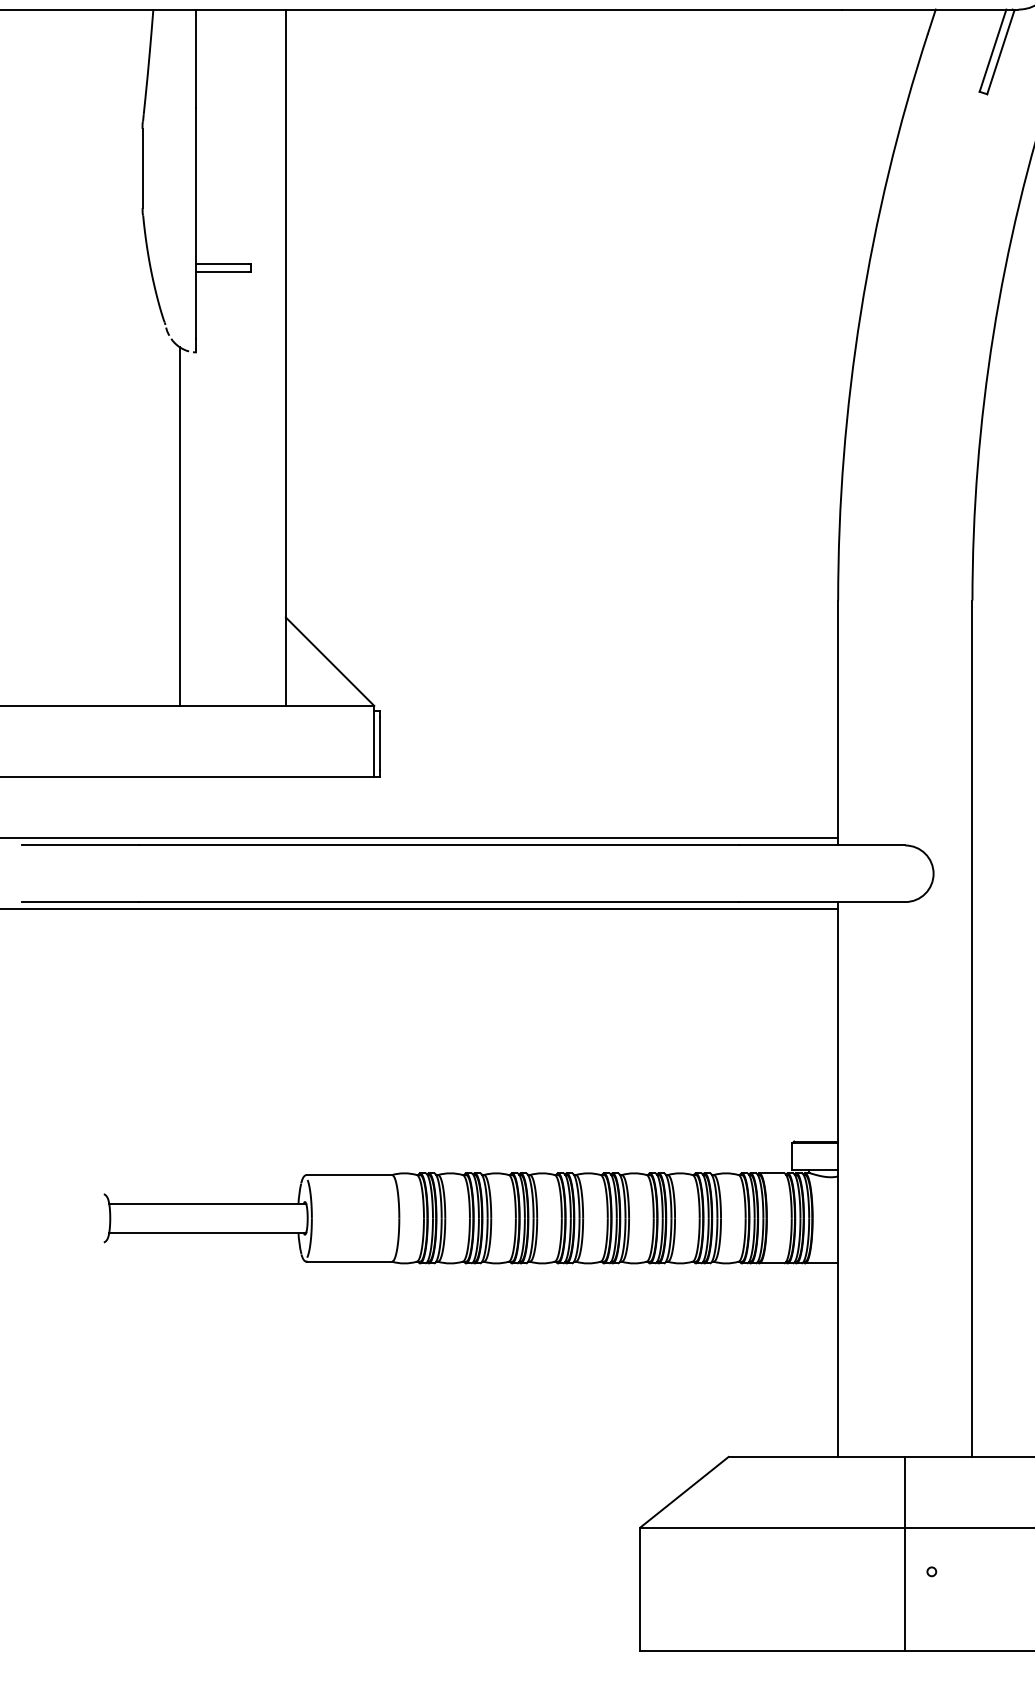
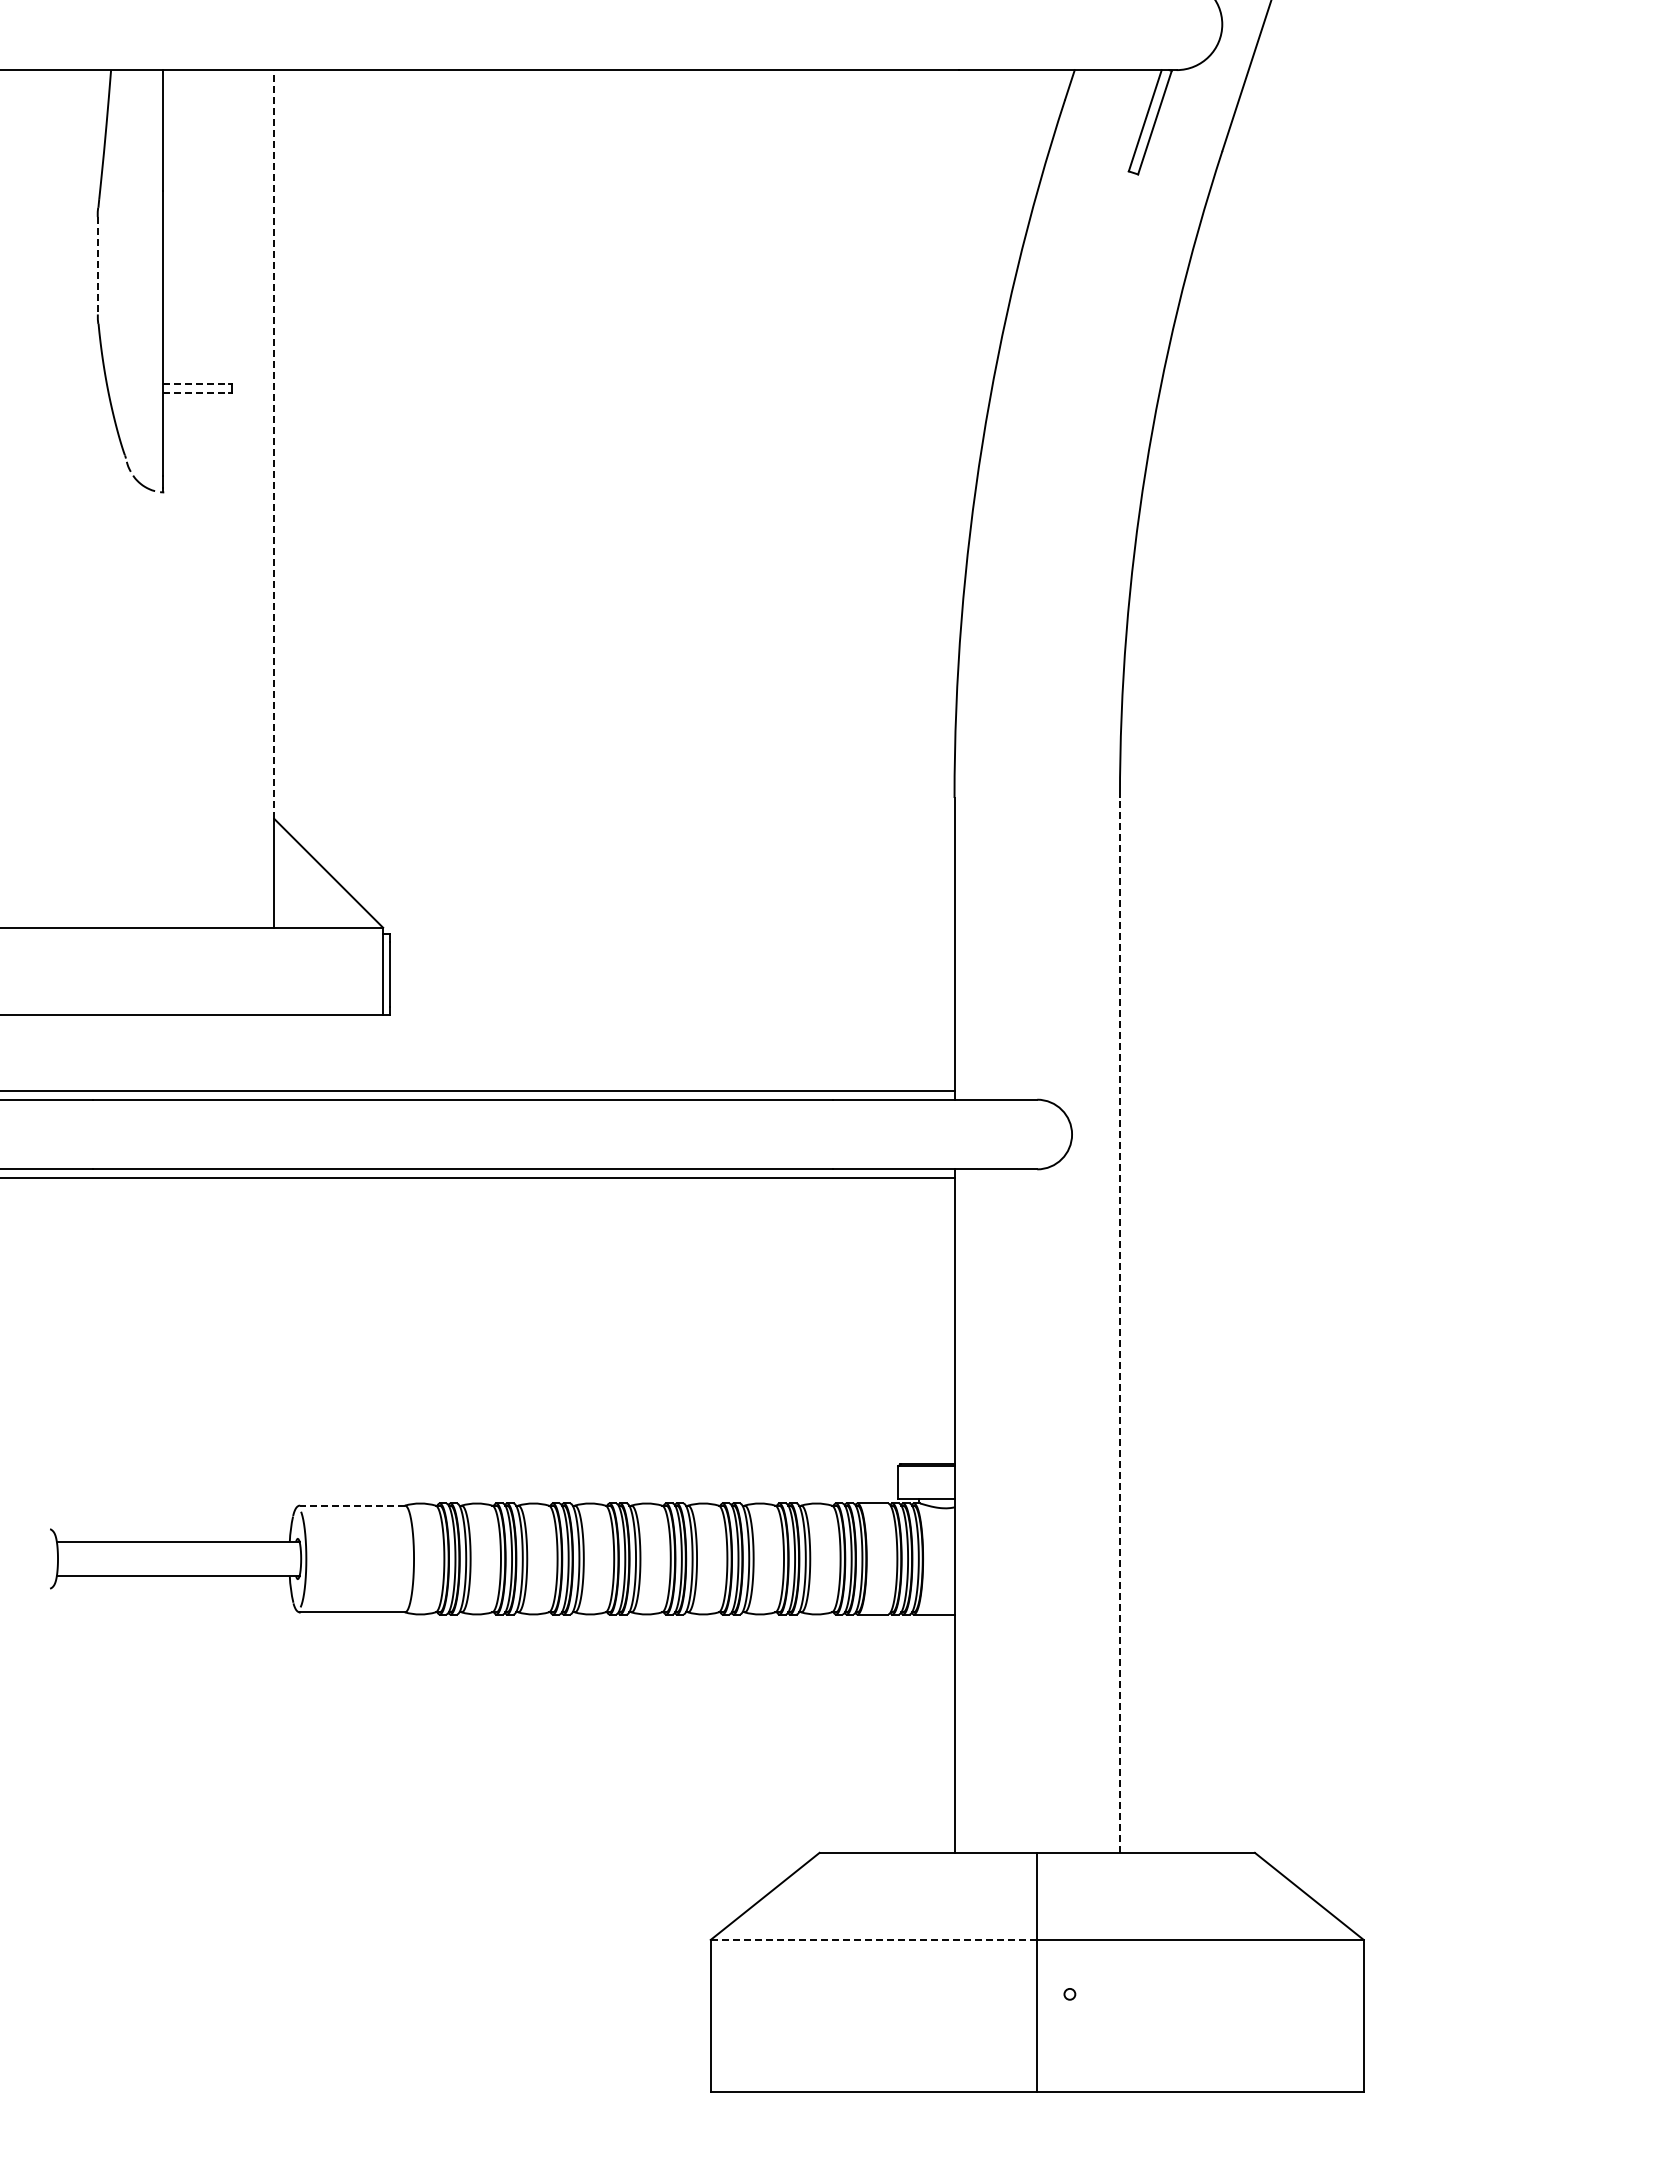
line: (143, 168) -> (98, 265), solid -> dashed
line: (222, 264) -> (196, 383), solid -> dashed
line: (222, 272) -> (196, 393), solid -> dashed
line: (286, 313) -> (274, 444), solid -> dashed
line: (179, 526) -> (143, 706), removed
line: (972, 1028) -> (1119, 1324), solid -> dashed
line: (349, 1174) -> (352, 1505), solid -> dashed
line: (773, 1527) -> (874, 1939), solid -> dashed

